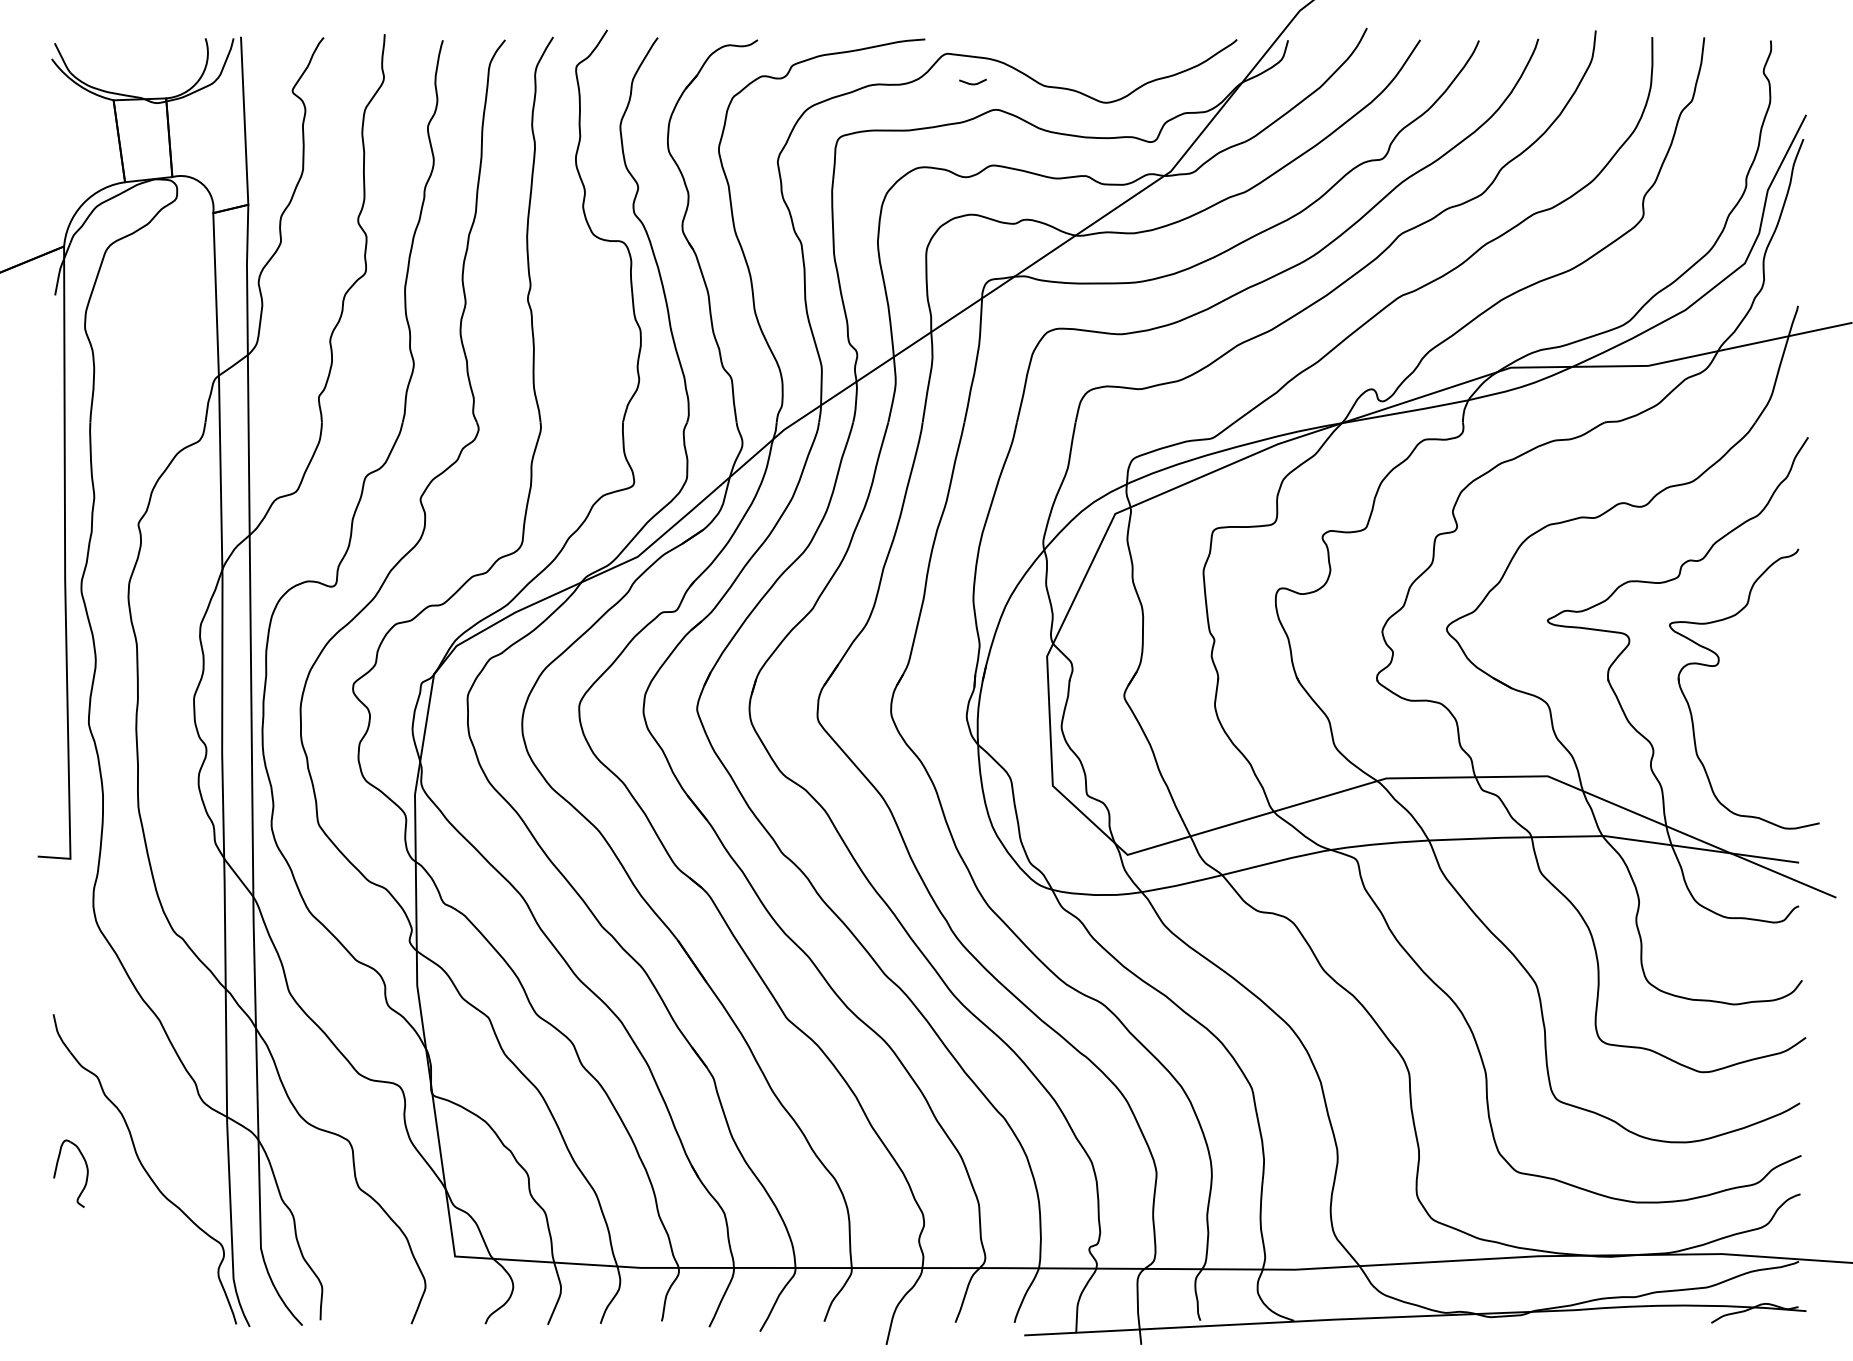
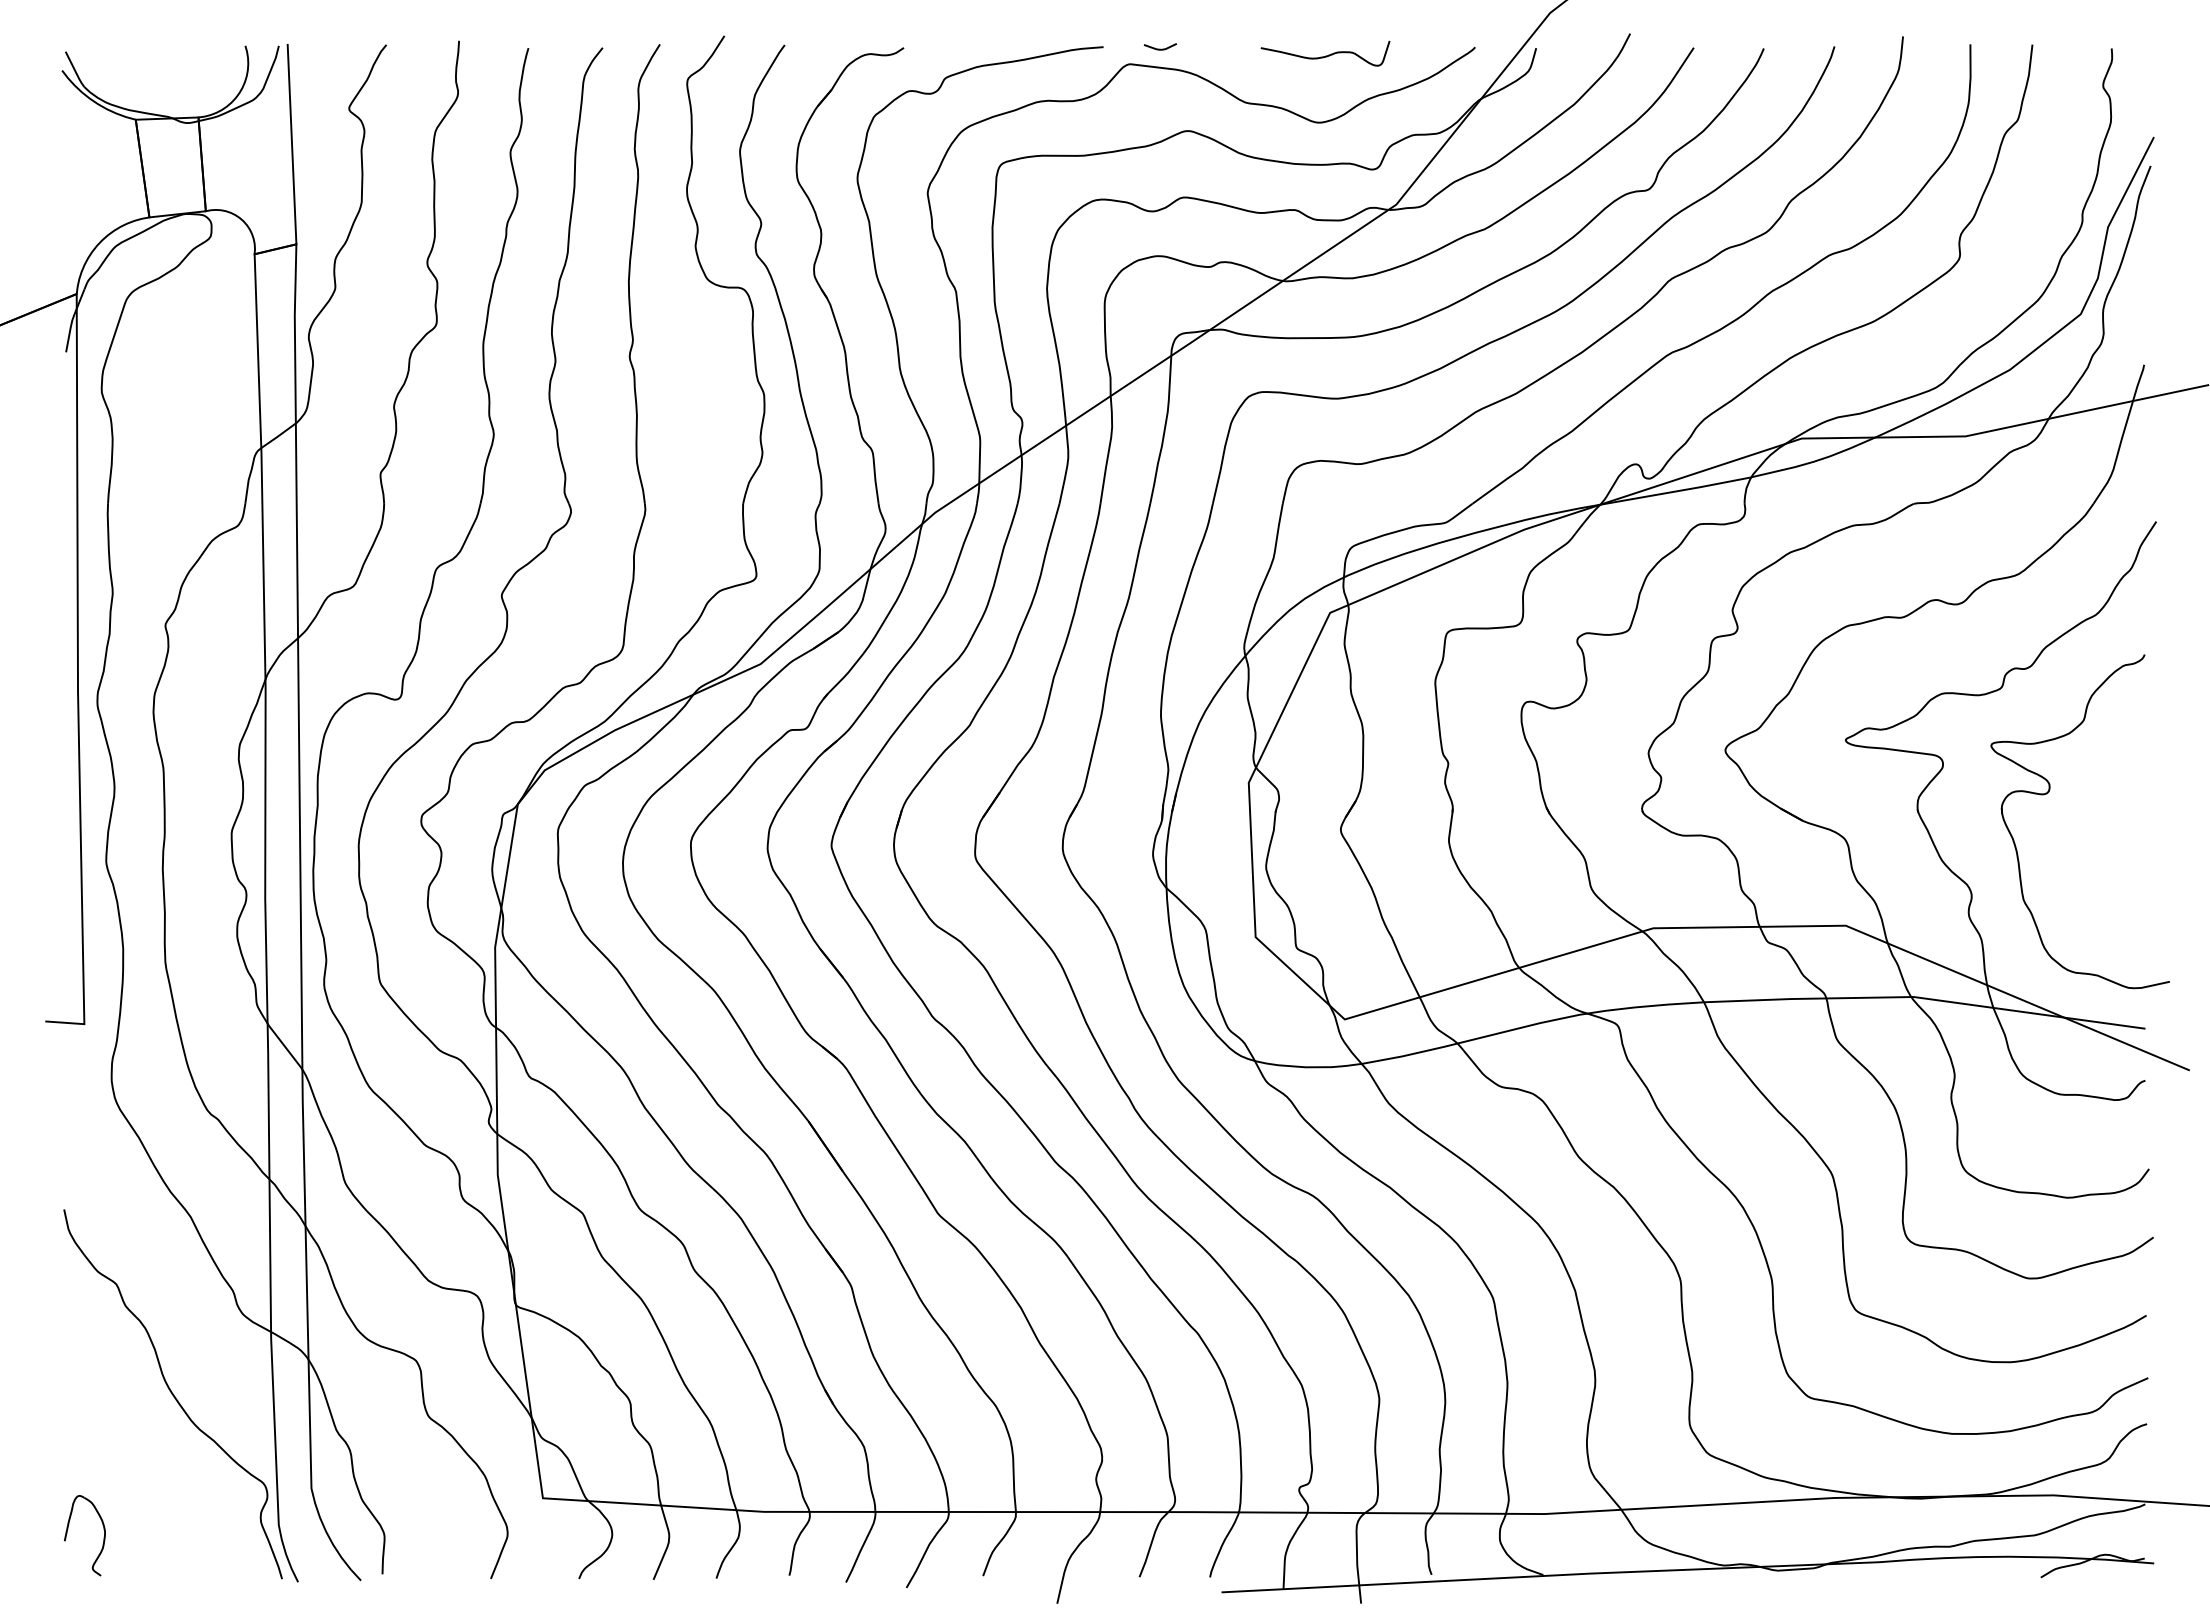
curve: (1111, 46) -> (1325, 55), added
curve: (972, 83) -> (1159, 48), moved
part: (56, 1172) -> (67, 1534), moved

